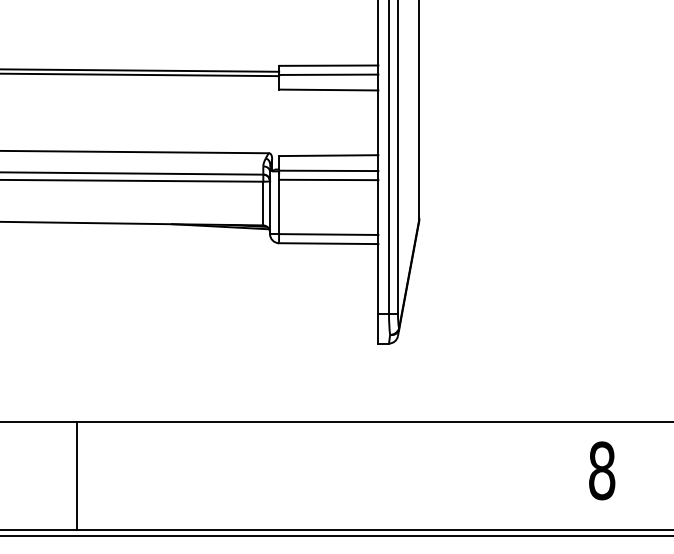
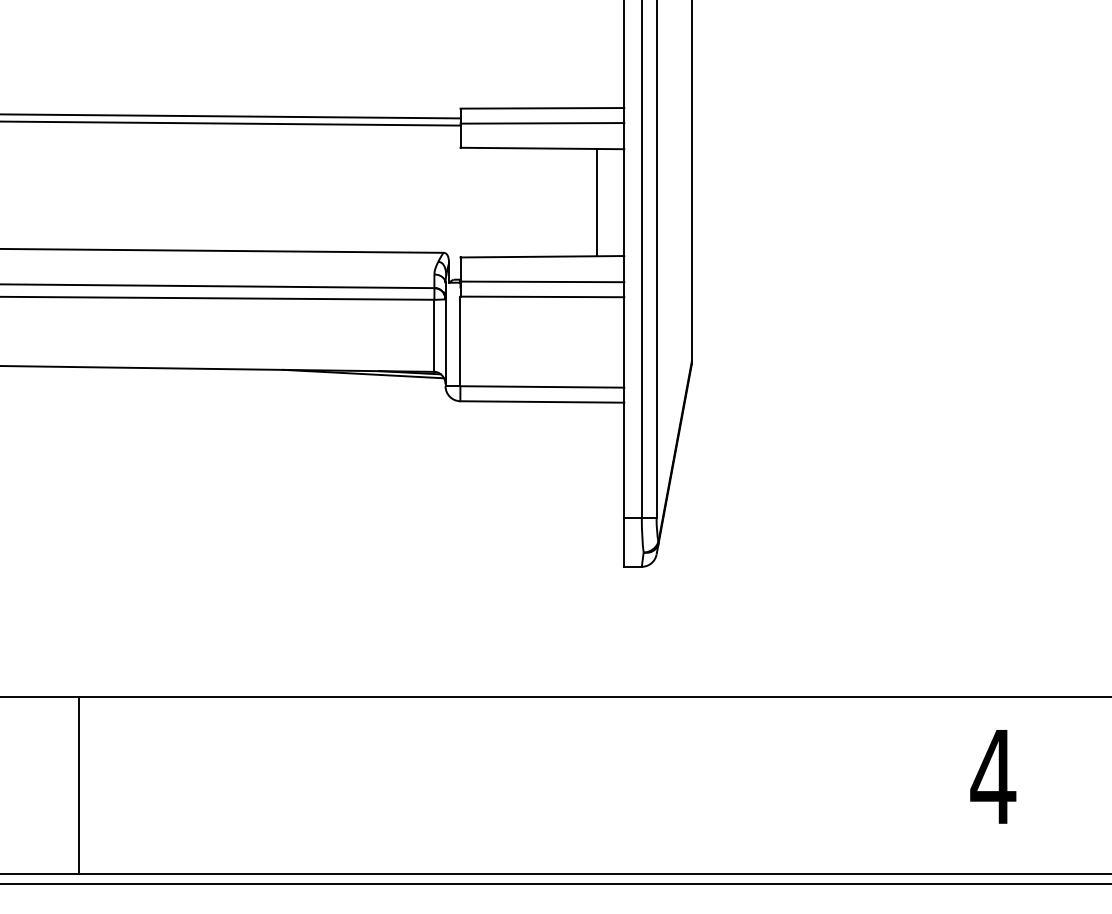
line: (361, 122) -> (596, 202), added
text: (601, 470) -> (992, 776), 8 -> 4
line: (76, 475) -> (78, 784), moved

